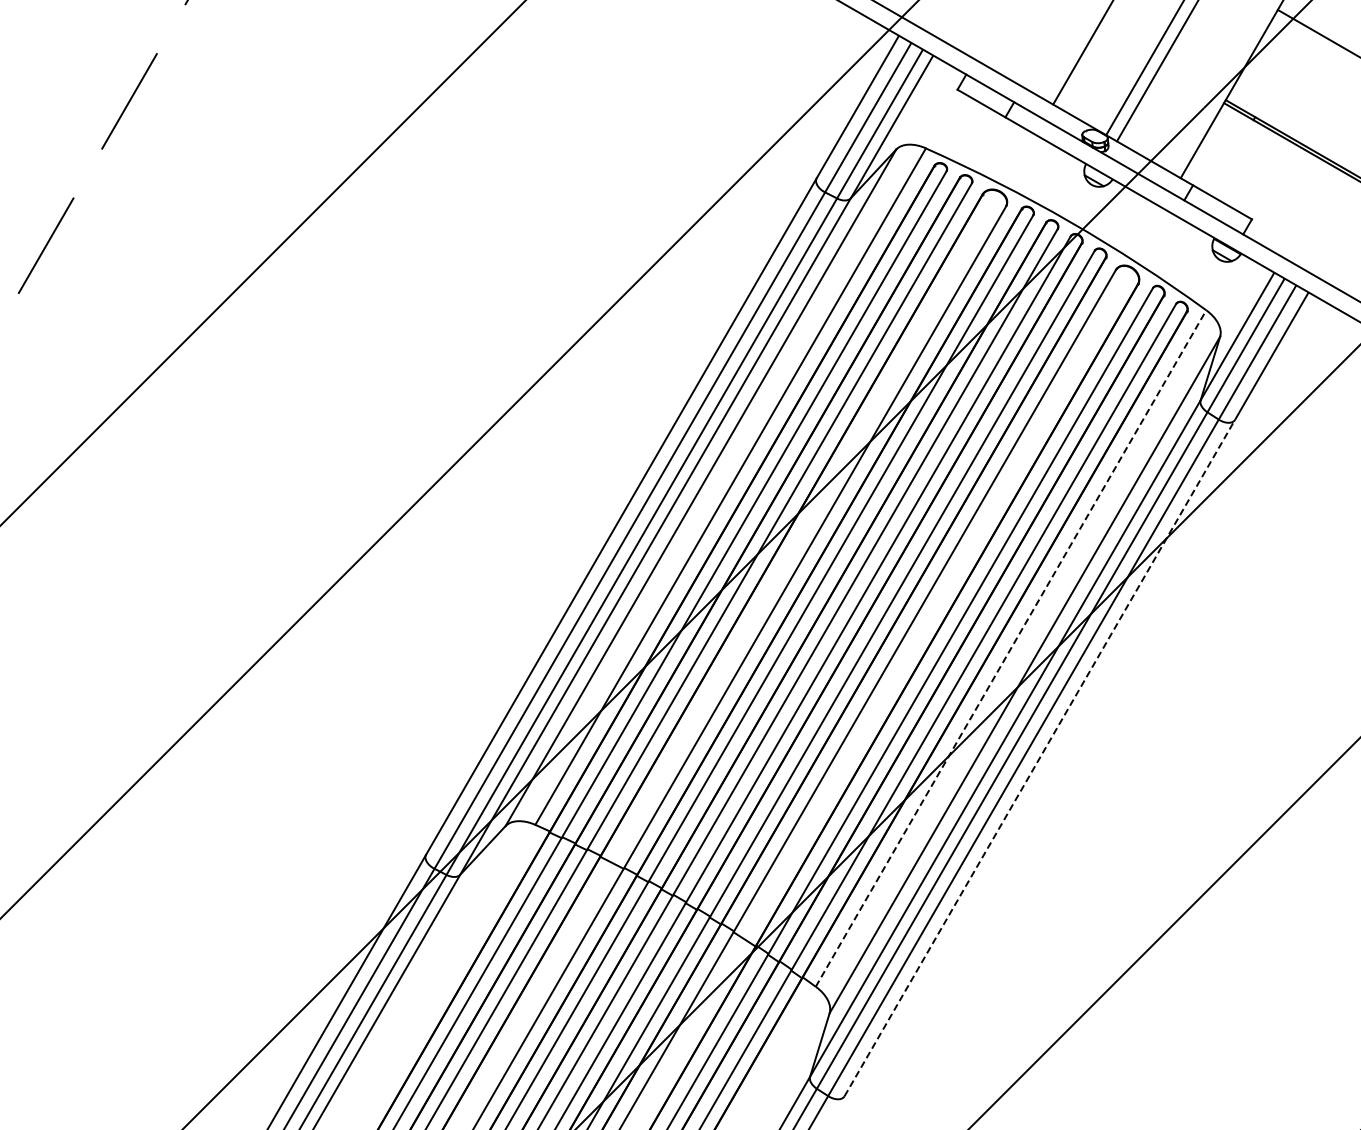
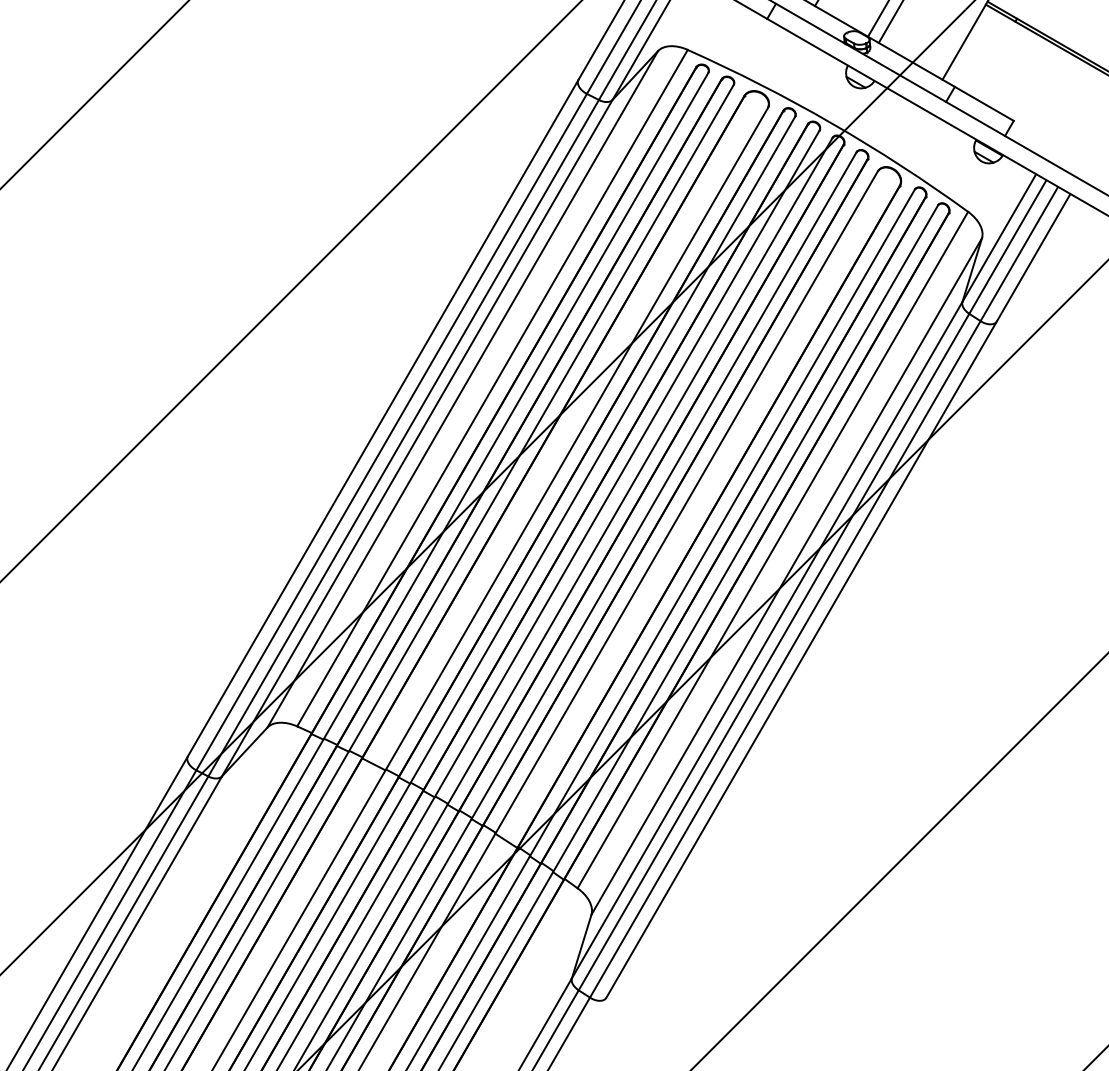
line: (1011, 648) -> (773, 550), dashed -> solid
line: (1039, 758) -> (801, 660), dashed -> solid

